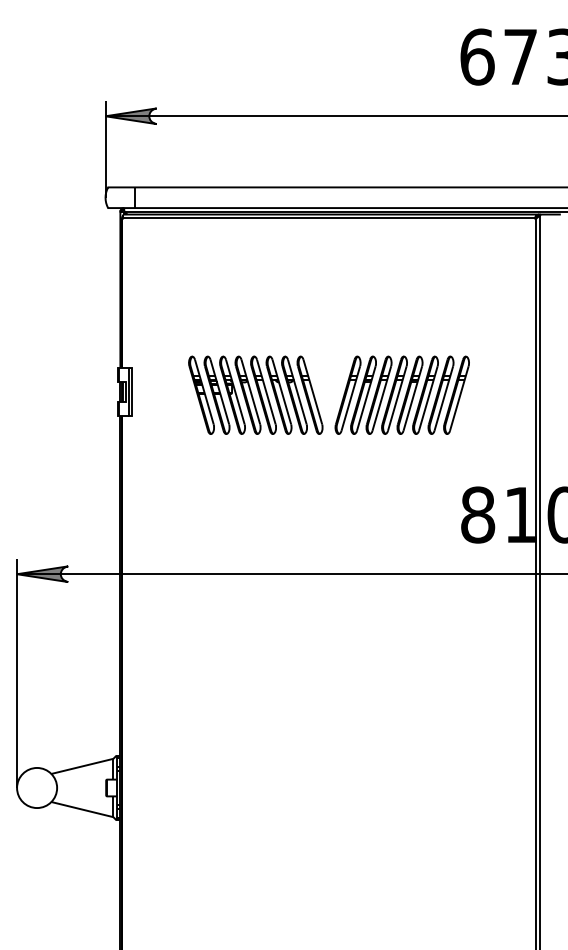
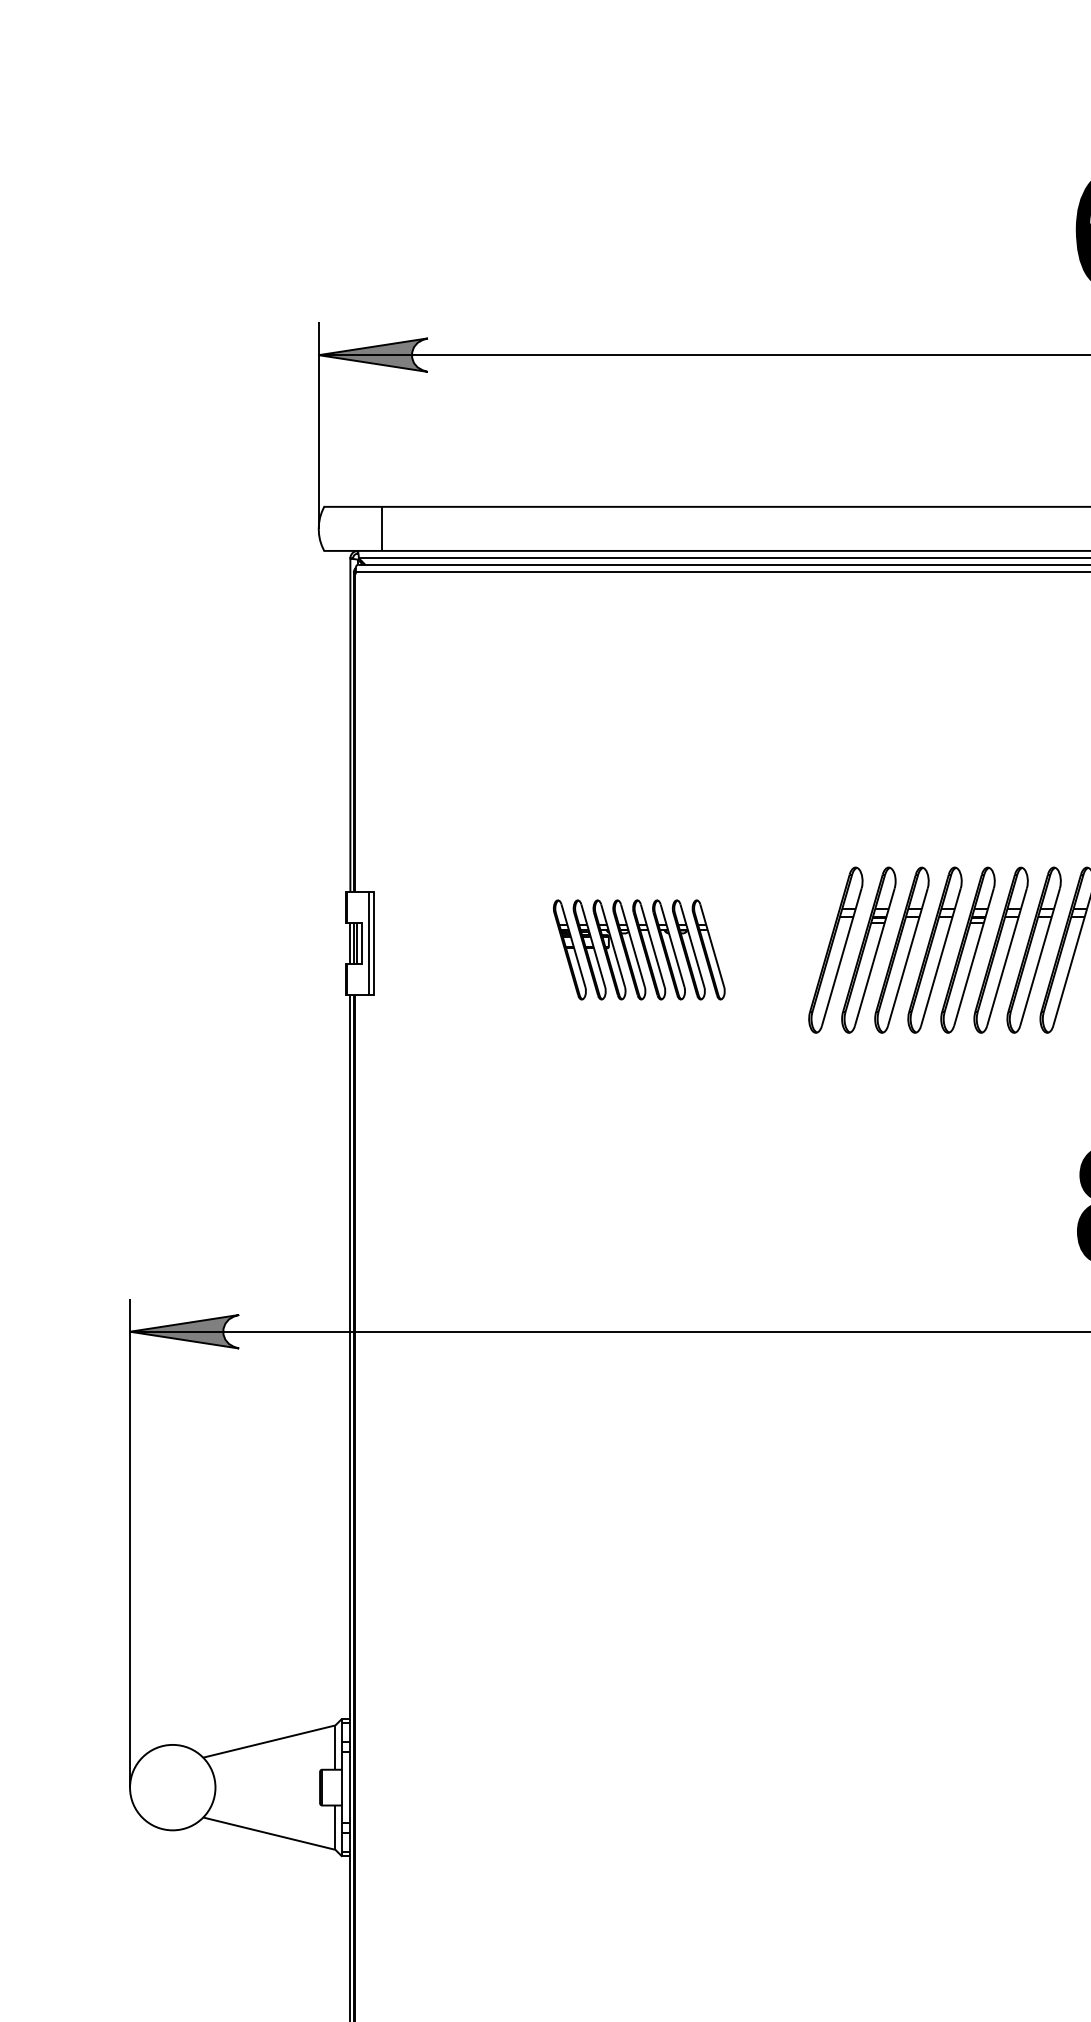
part: (255, 394) -> (638, 948), size x0.6

